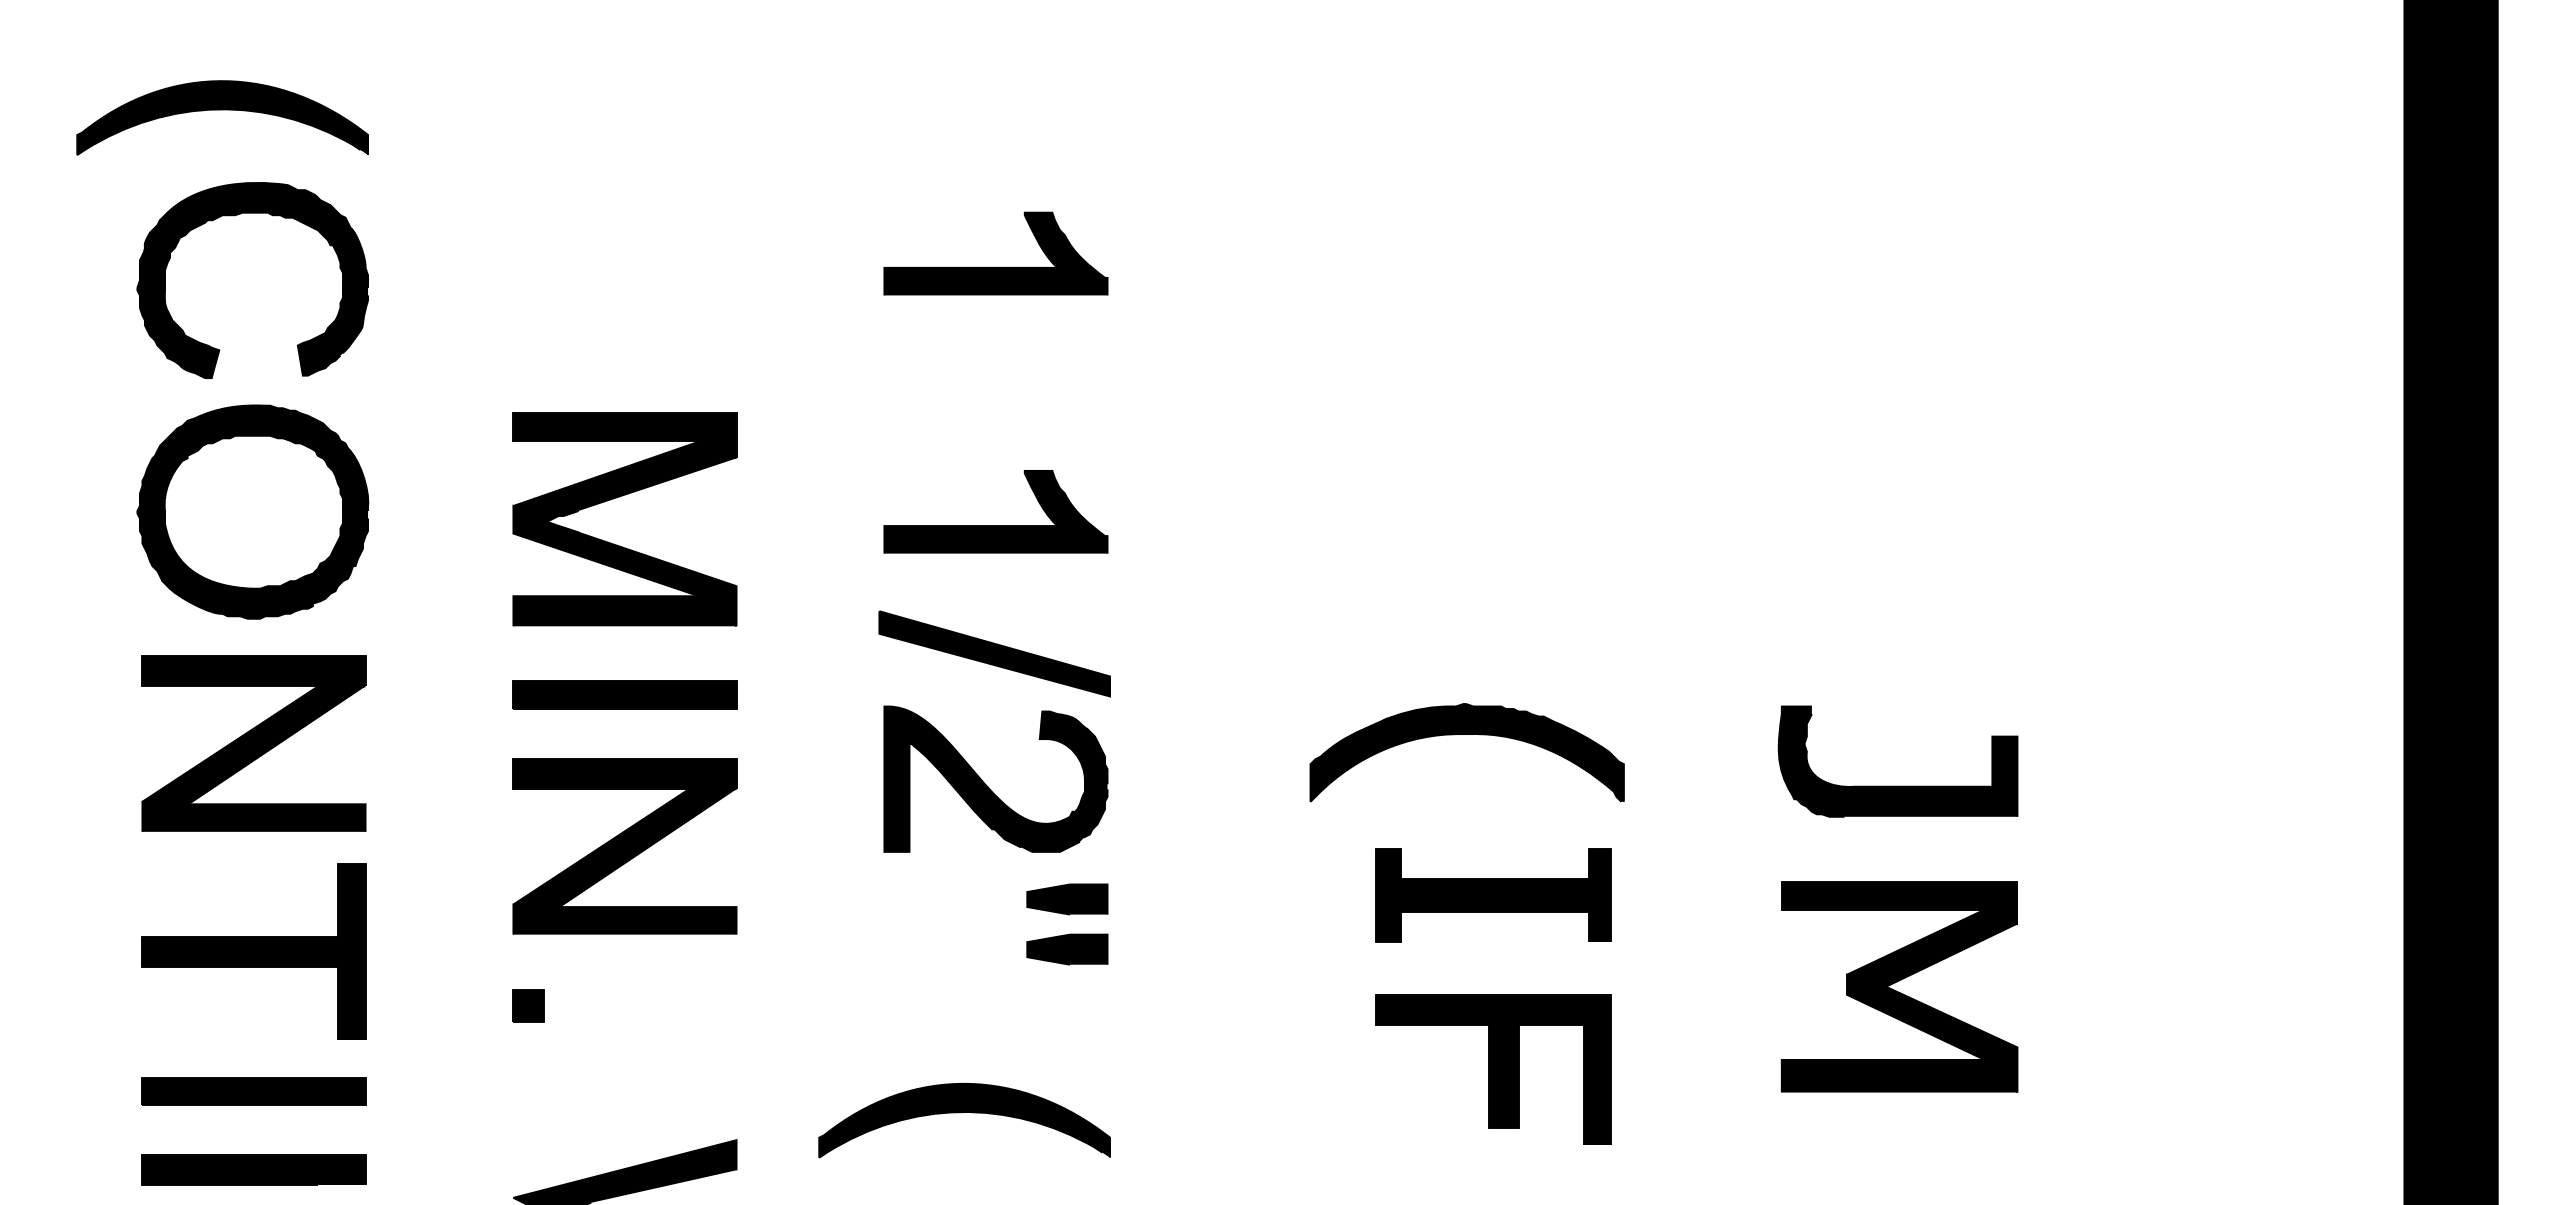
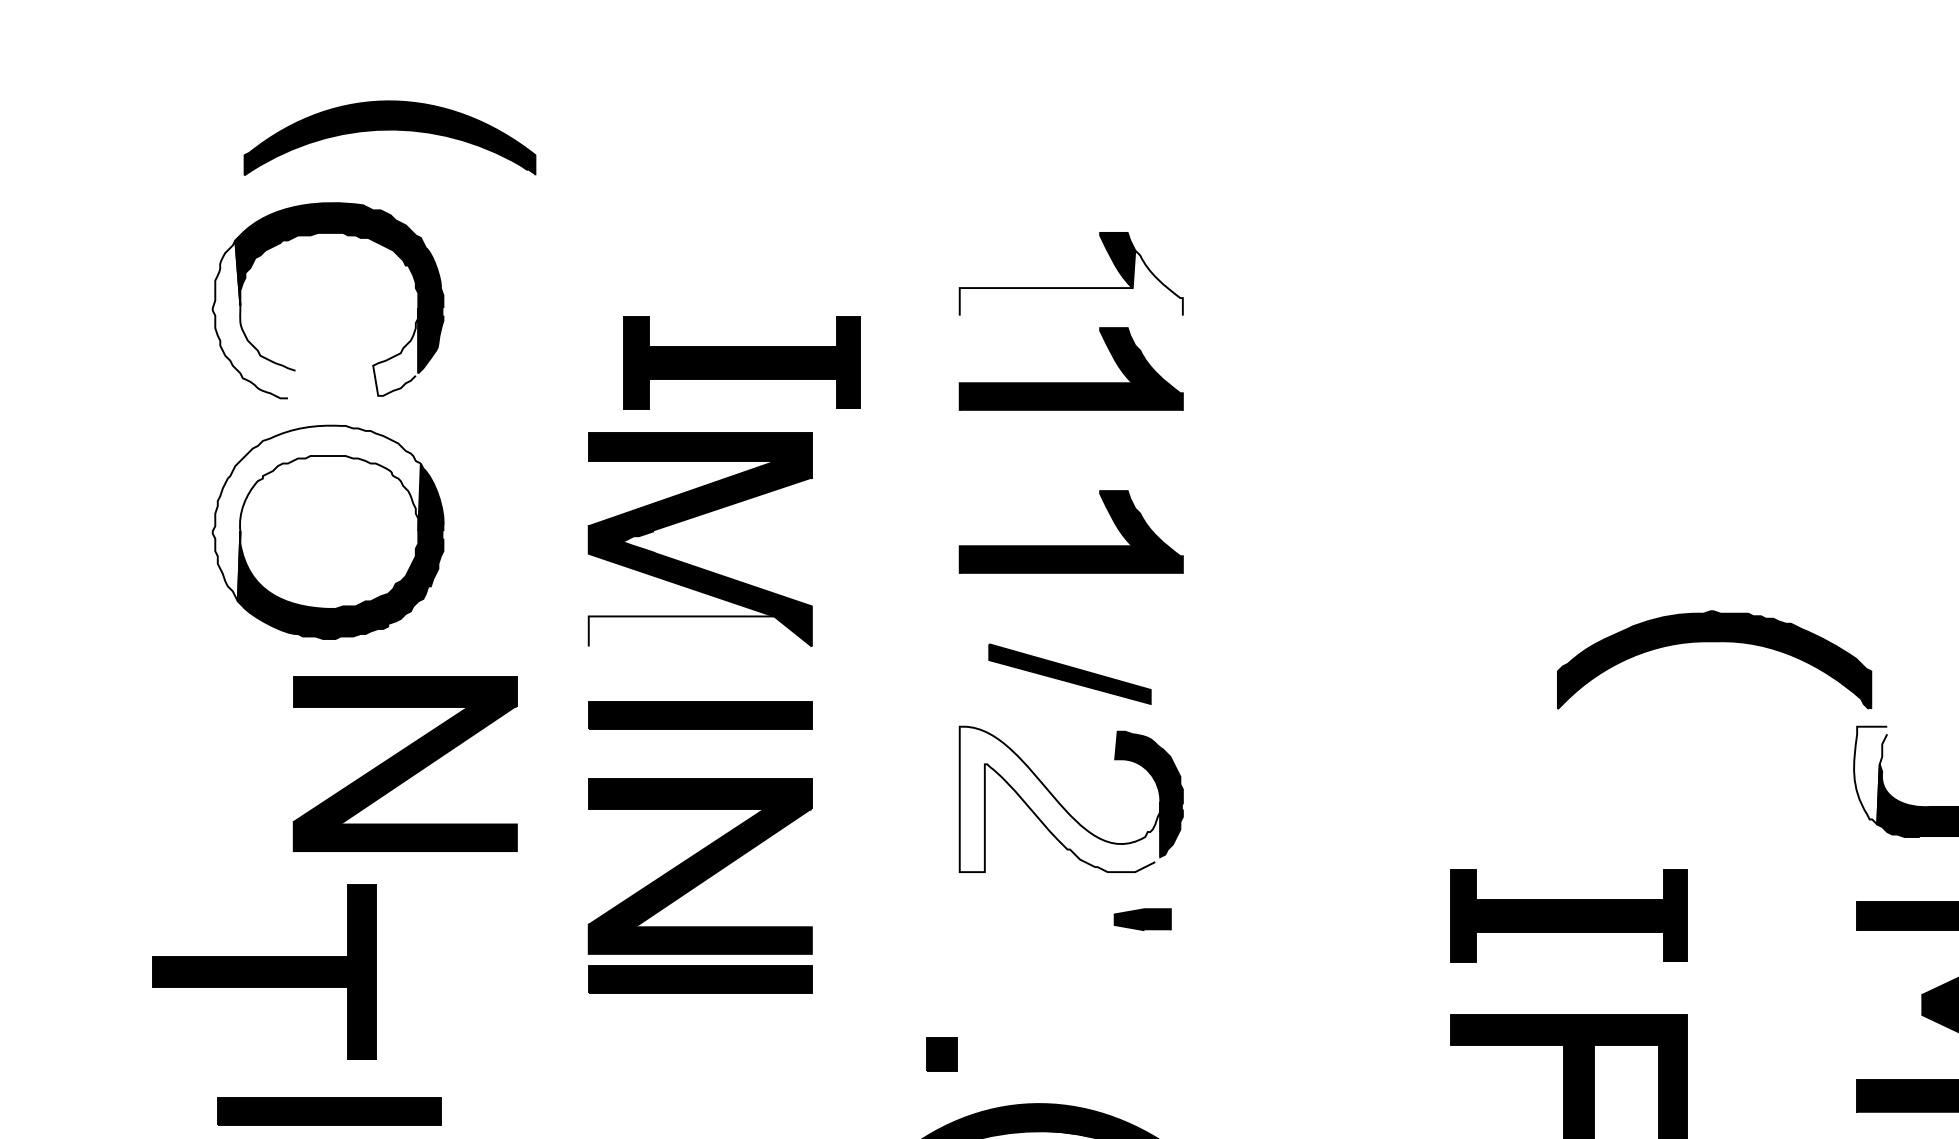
part: (222, 110) -> (389, 130), moved
fill: (995, 262) -> (1070, 282), removed
fill: (178, 299) -> (253, 319), removed
fill: (319, 331) -> (394, 351), removed
part: (666, 342) -> (741, 362), added
part: (995, 362) -> (1070, 382), added
fill: (241, 493) -> (316, 513), removed
fill: (624, 611) -> (699, 631), removed
part: (994, 653) -> (1069, 673), size x0.7
part: (1466, 734) -> (1713, 641), moved
part: (253, 743) -> (404, 763), moved
fill: (1794, 755) -> (1869, 775), removed
fill: (984, 778) -> (1059, 798), removed
part: (1067, 899) -> (1142, 919), size x0.7
part: (1067, 949) -> (1142, 969), removed
part: (253, 951) -> (263, 971), moved
part: (624, 958) -> (699, 978), added
part: (528, 1005) -> (941, 1053), moved

